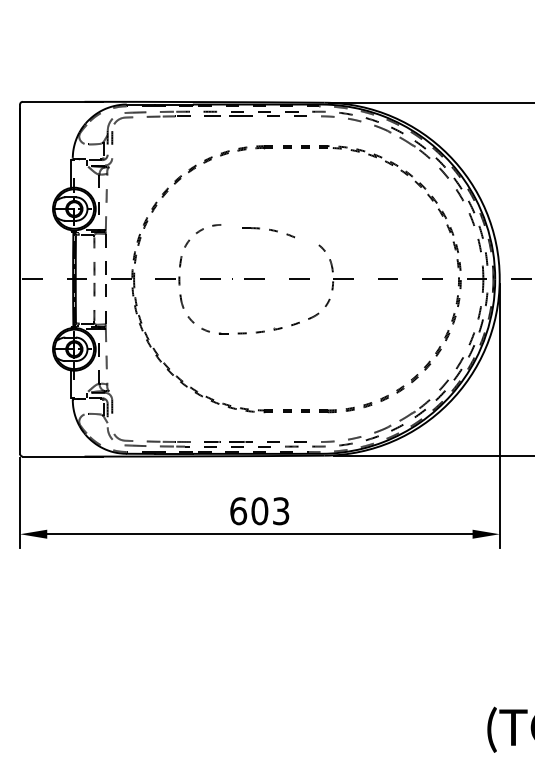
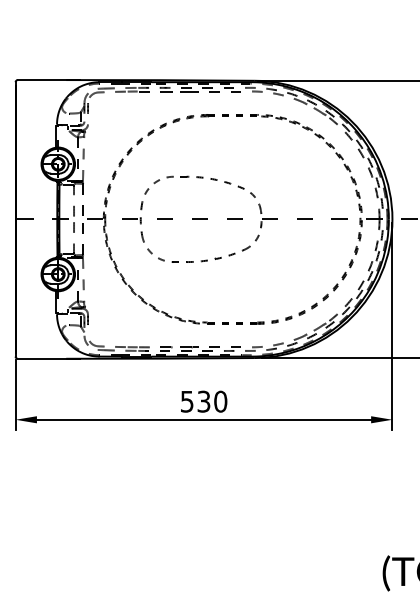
part: (270, 232) -> (212, 182), size x1.67
text: (259, 511) -> (203, 401), 603 -> 530

